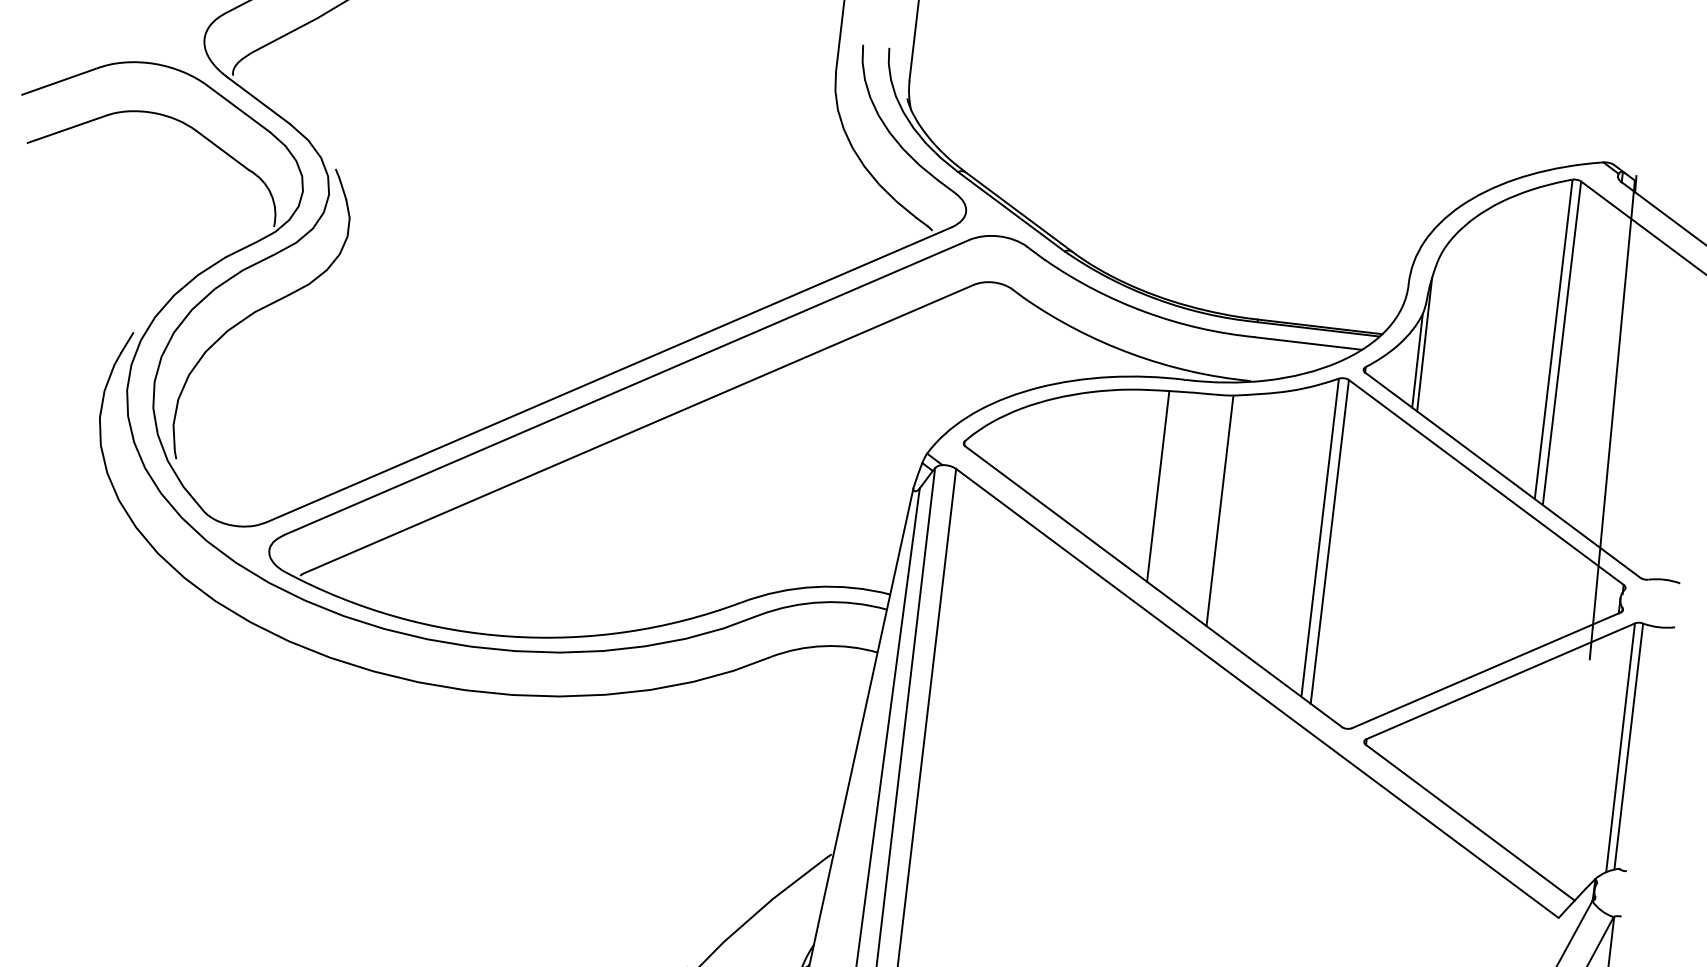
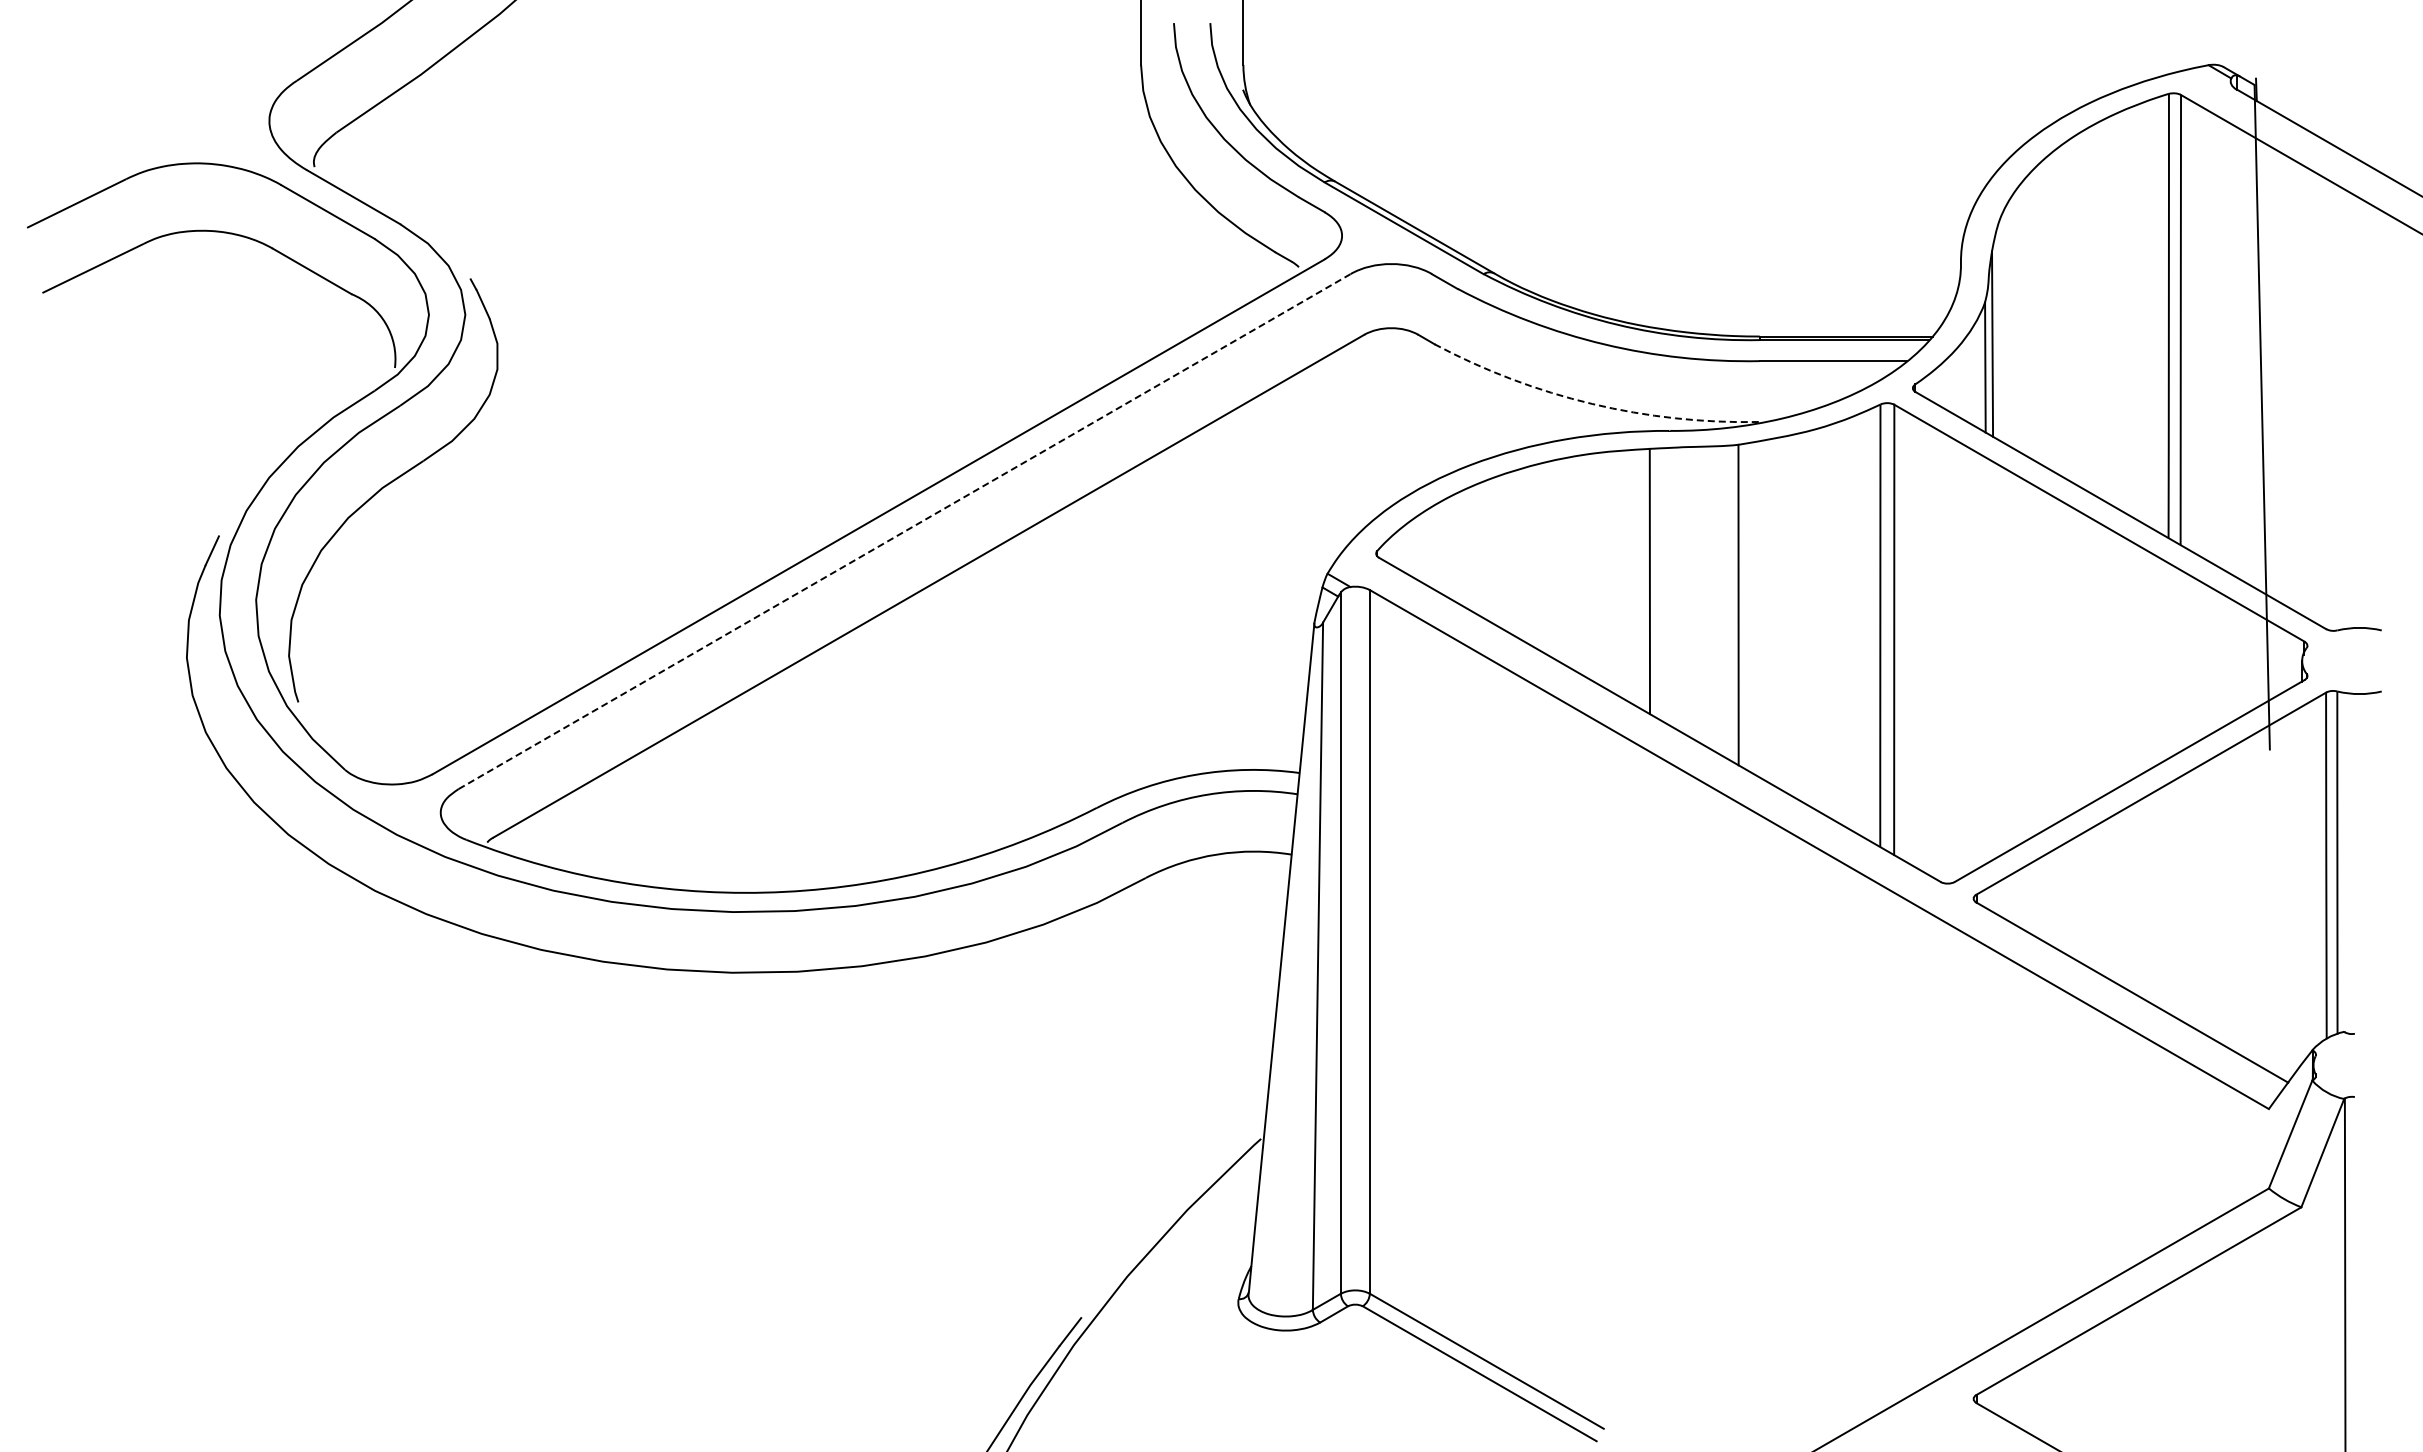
arc: (1131, 353) -> (1592, 403), solid -> dashed
line: (626, 387) -> (904, 531), solid -> dashed

